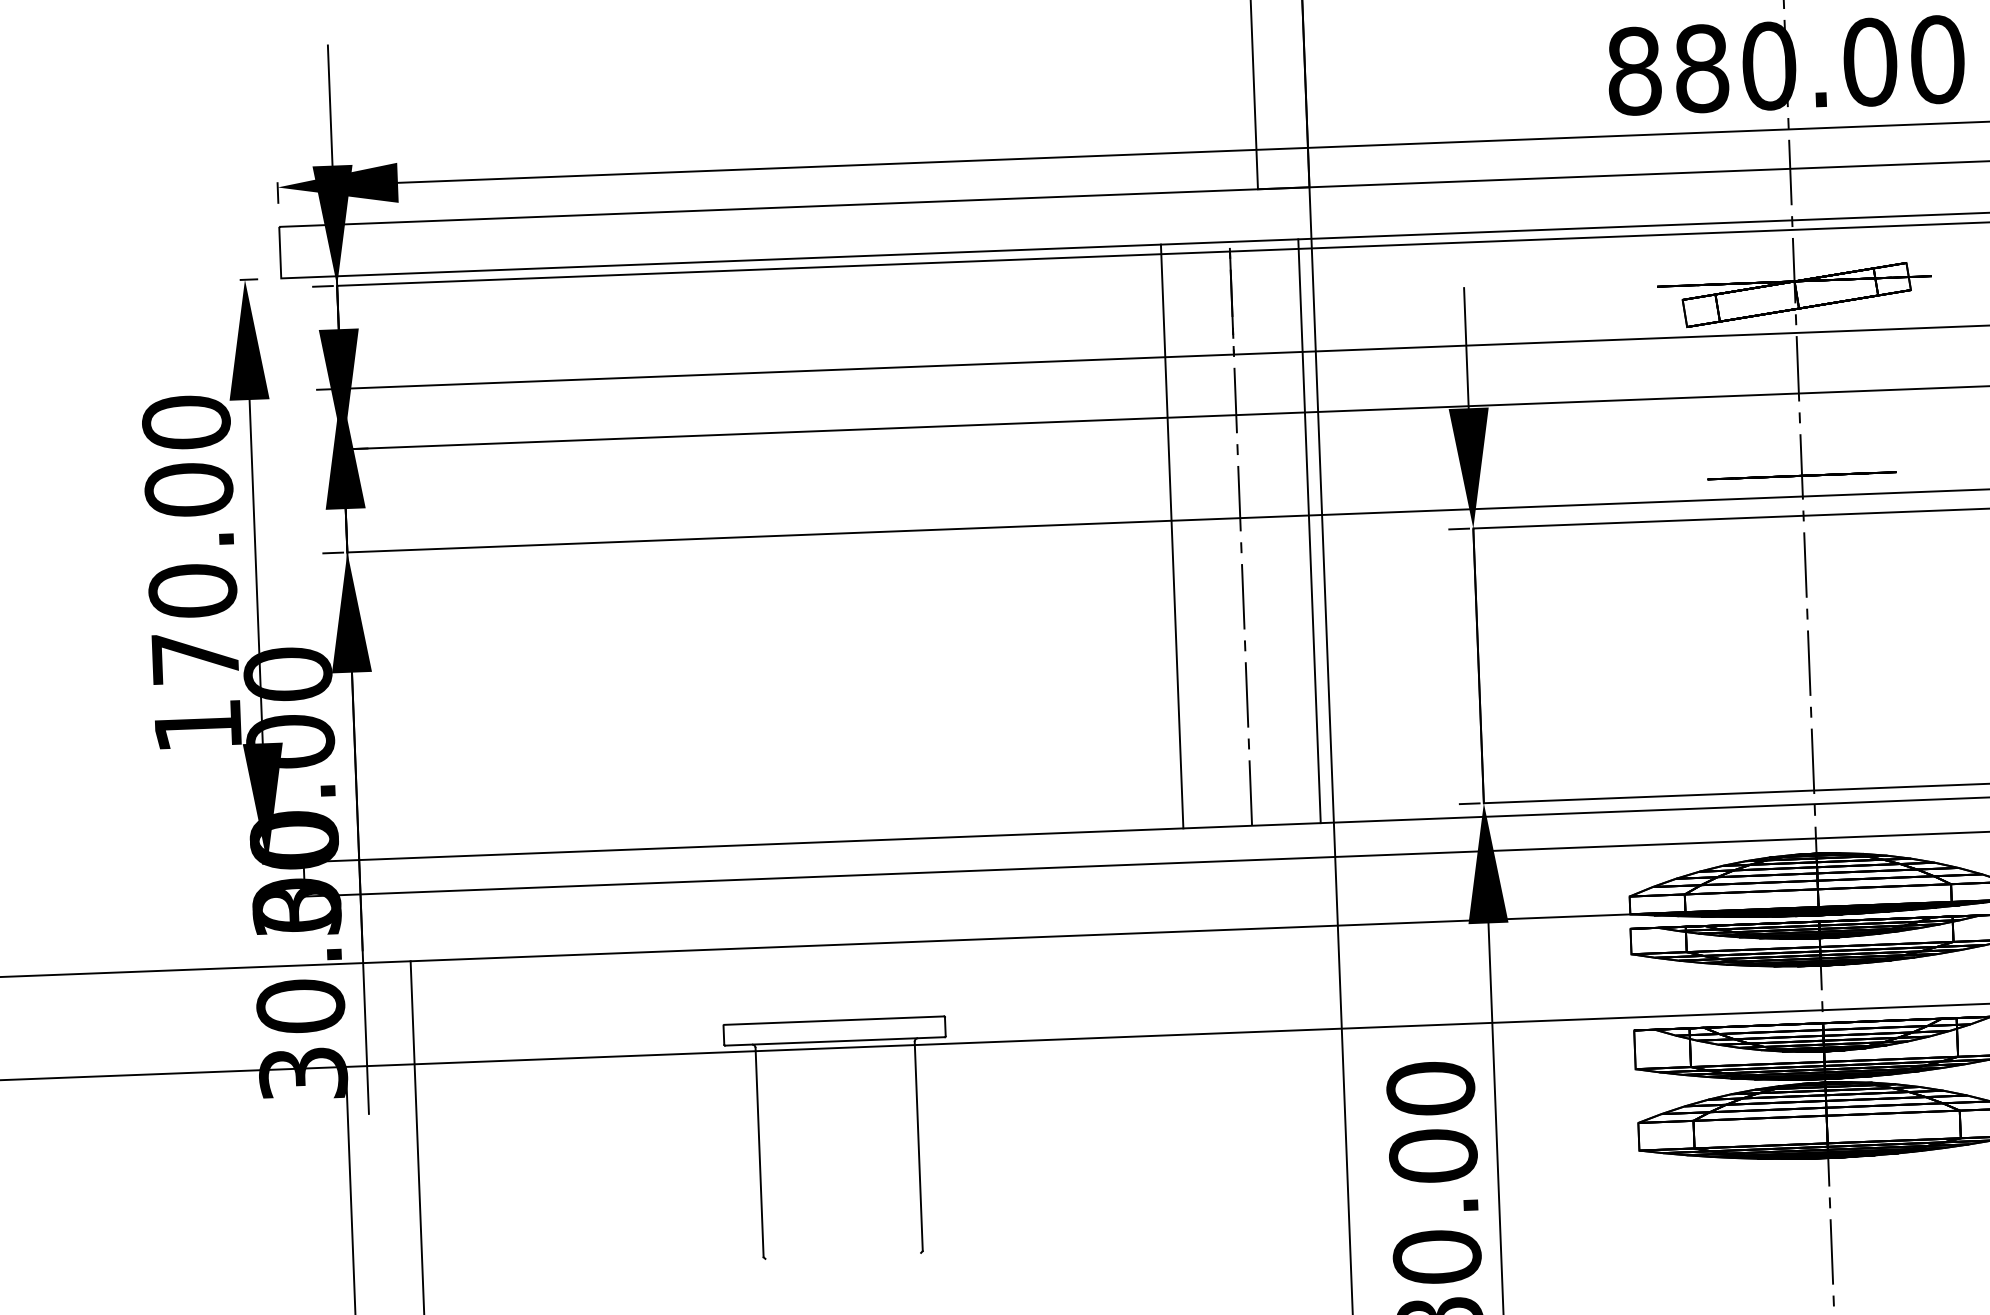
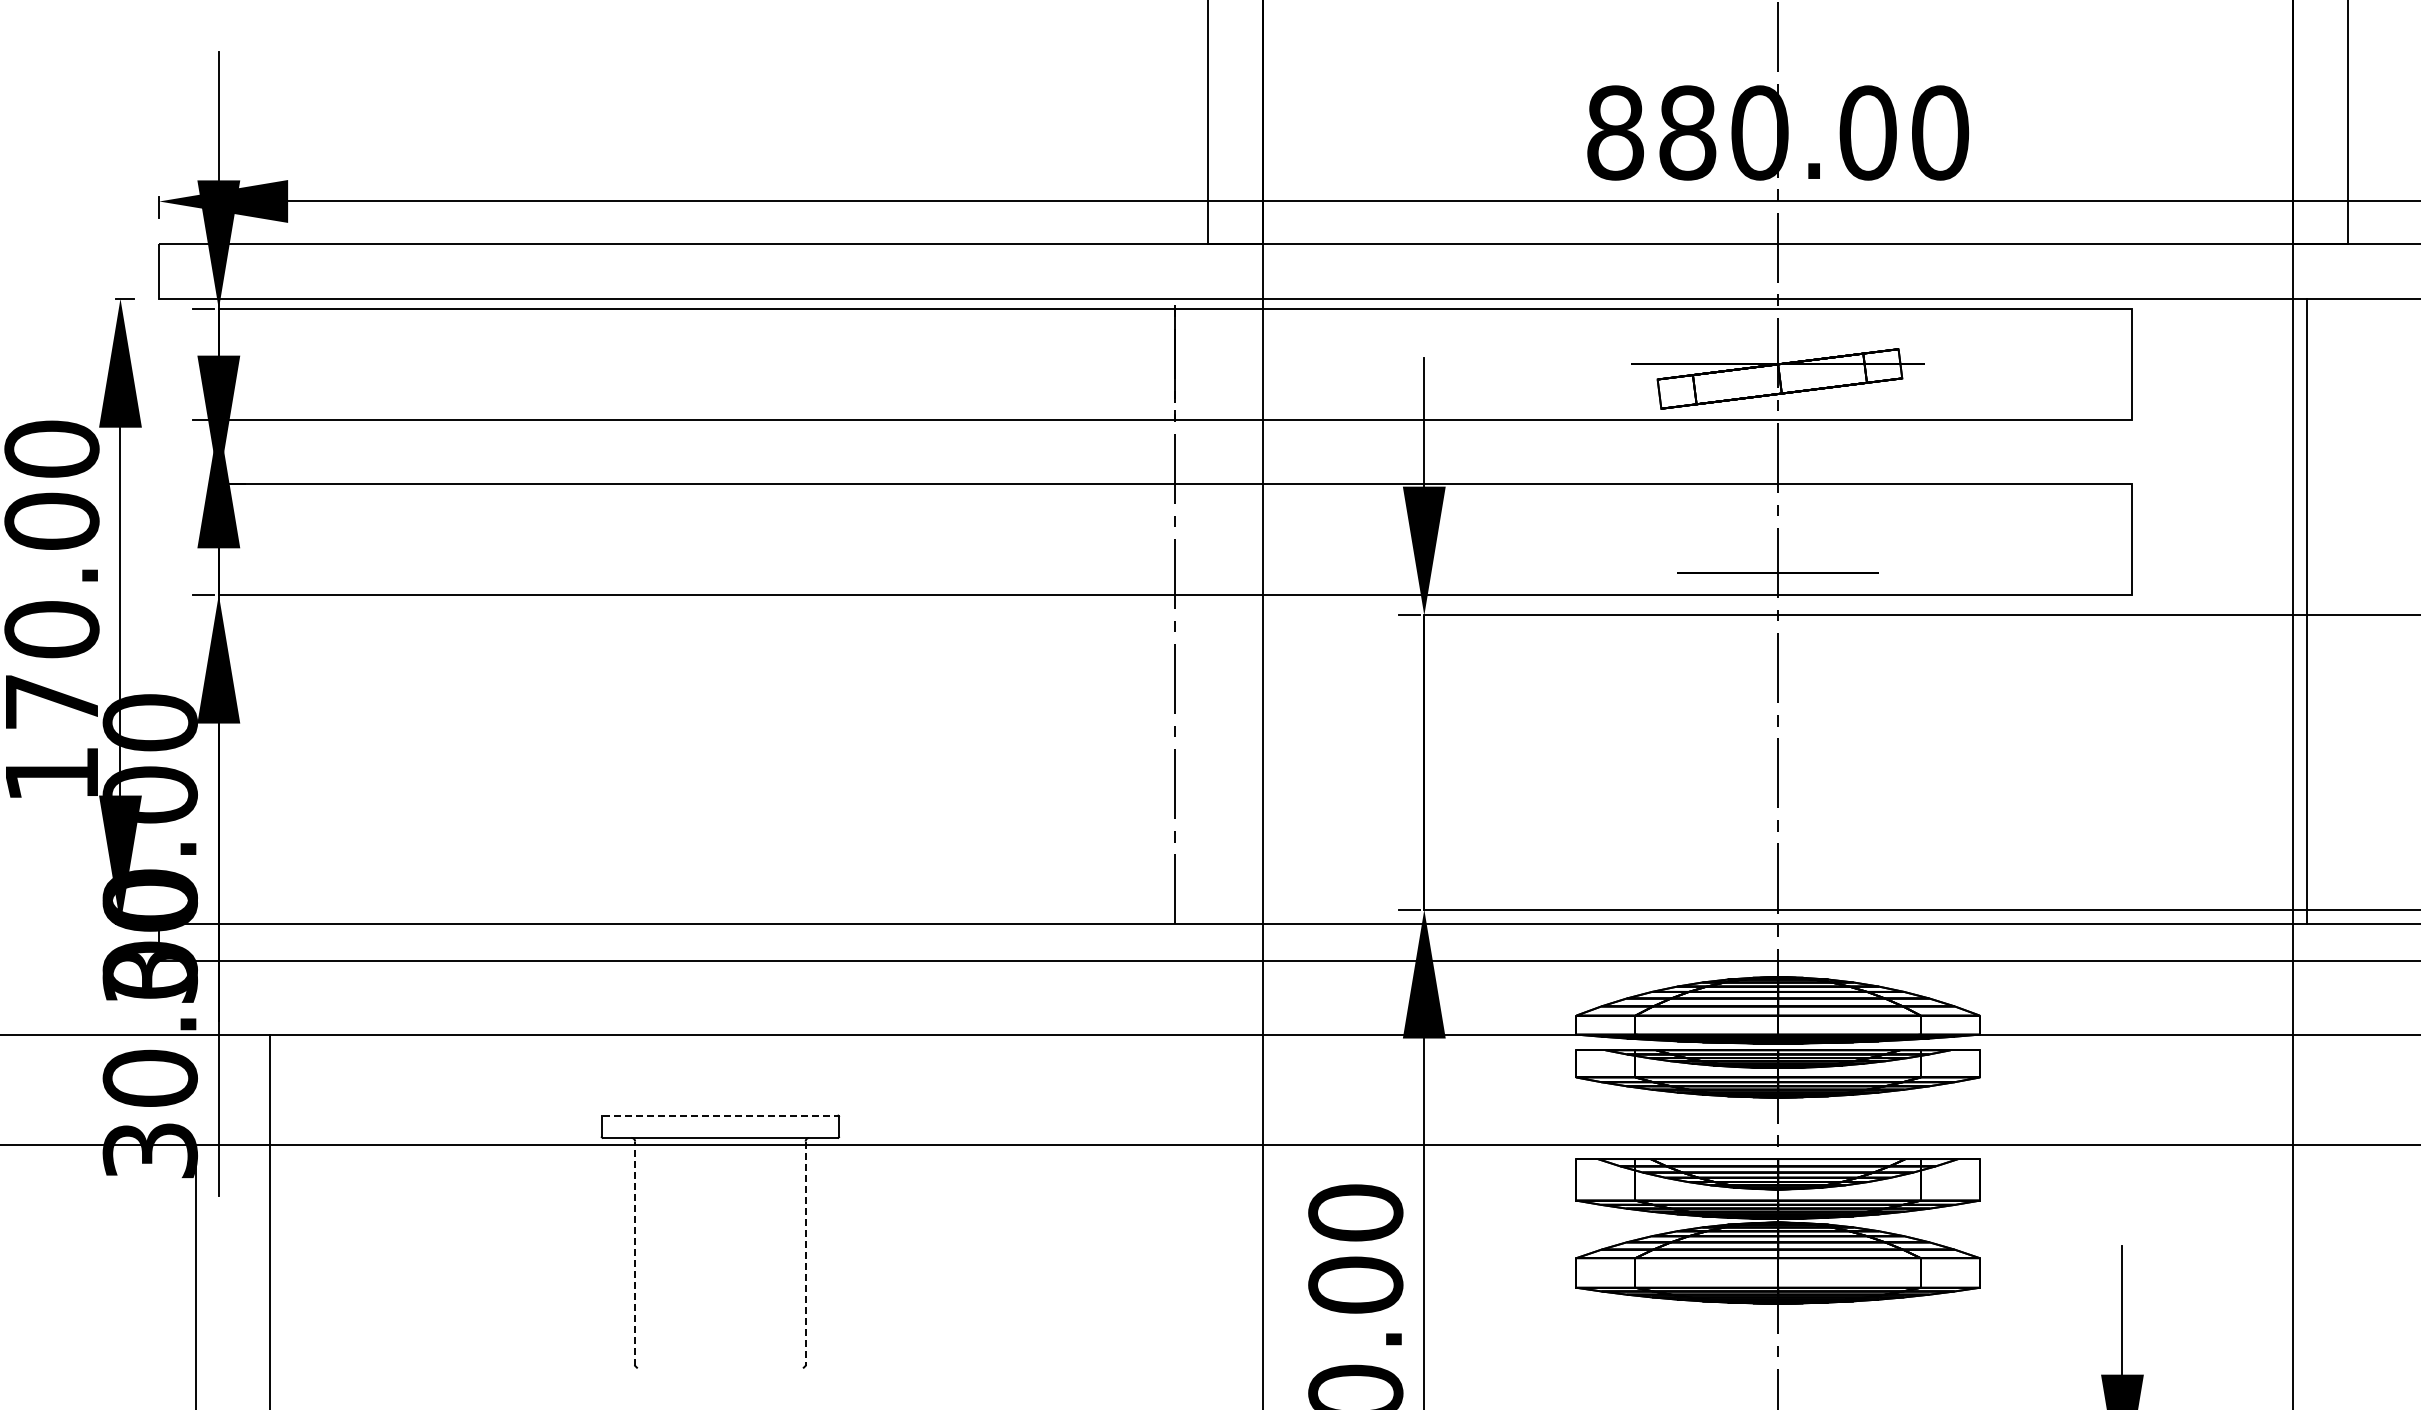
line: (1309, 531) -> (1248, 611), removed
line: (1171, 536) -> (1101, 611), removed
line: (834, 1020) -> (720, 1115), solid -> dashed
line: (918, 1147) -> (805, 1254), solid -> dashed
line: (759, 1152) -> (635, 1253), solid -> dashed

